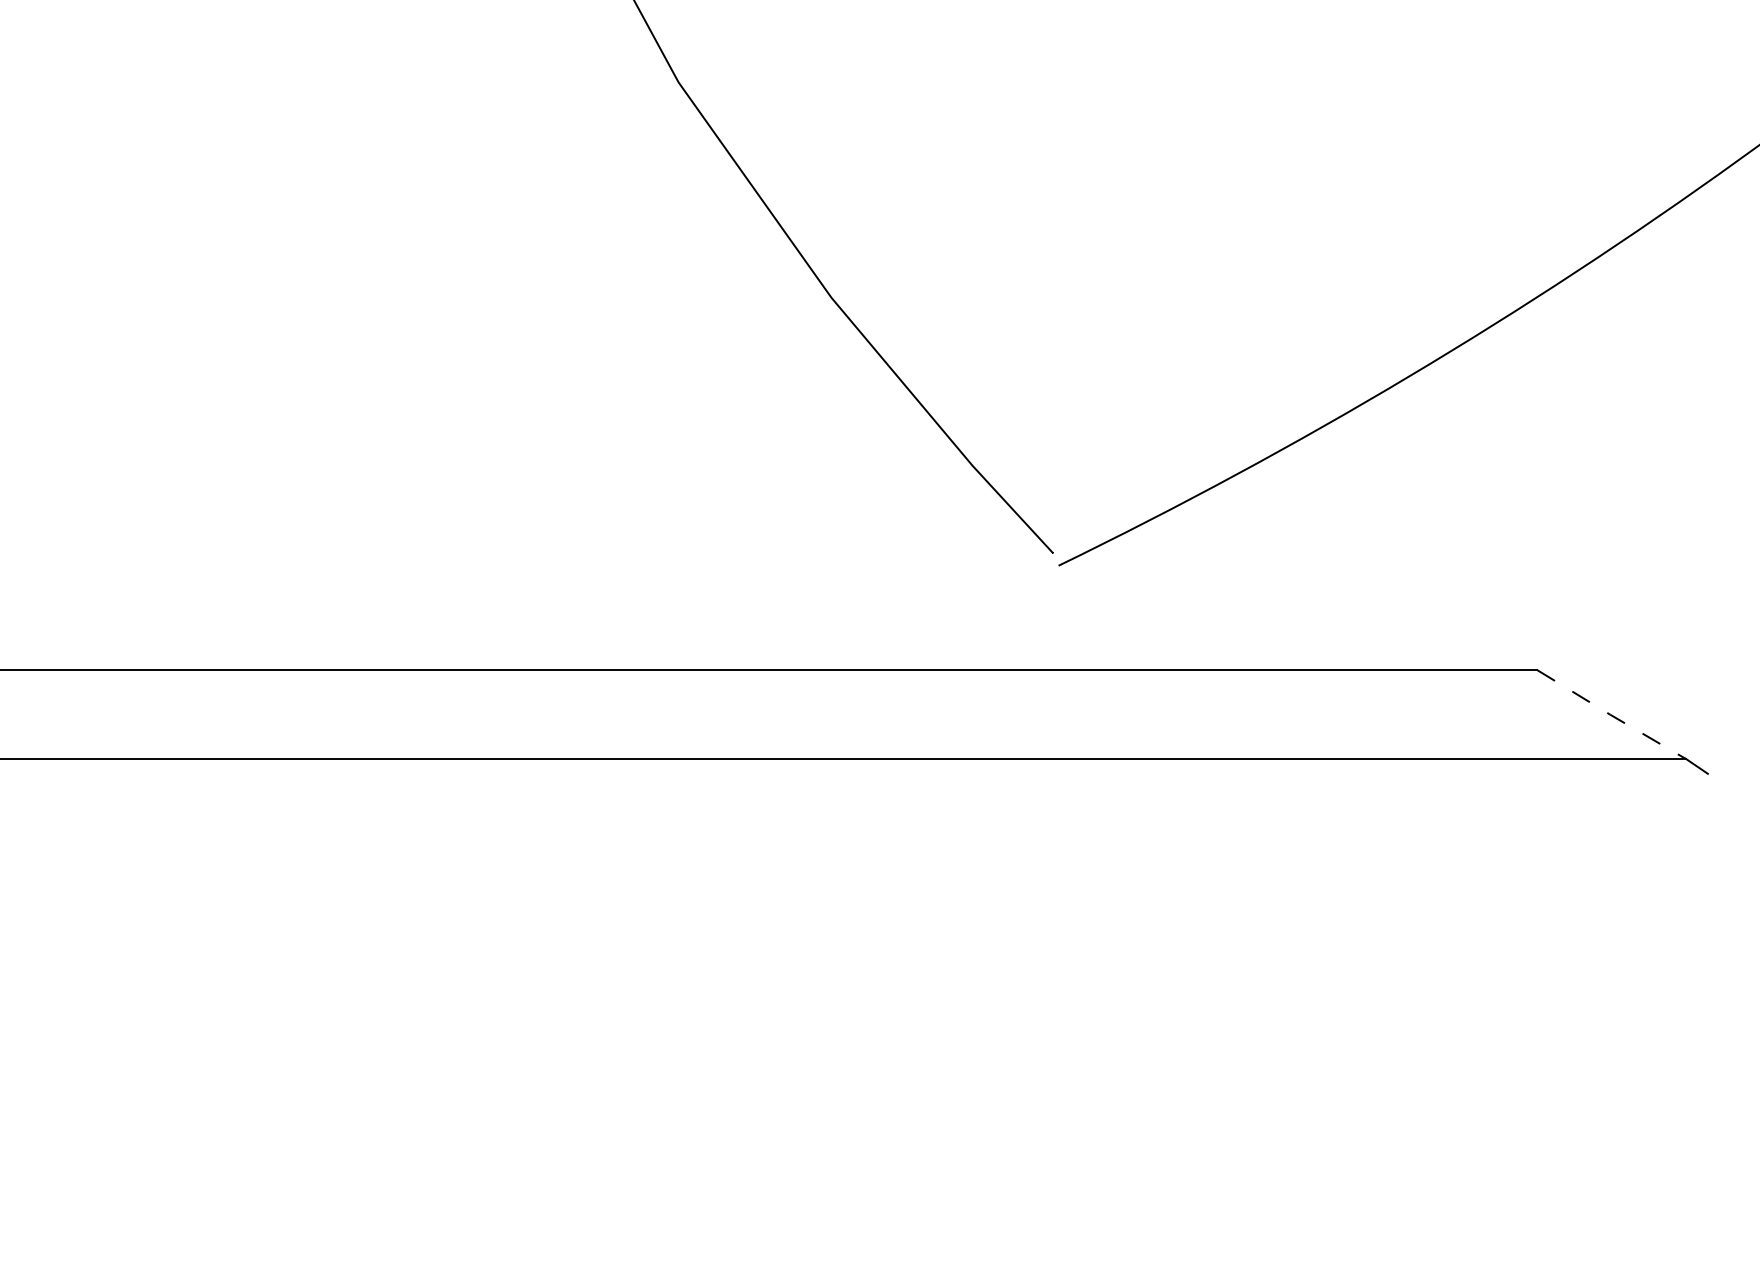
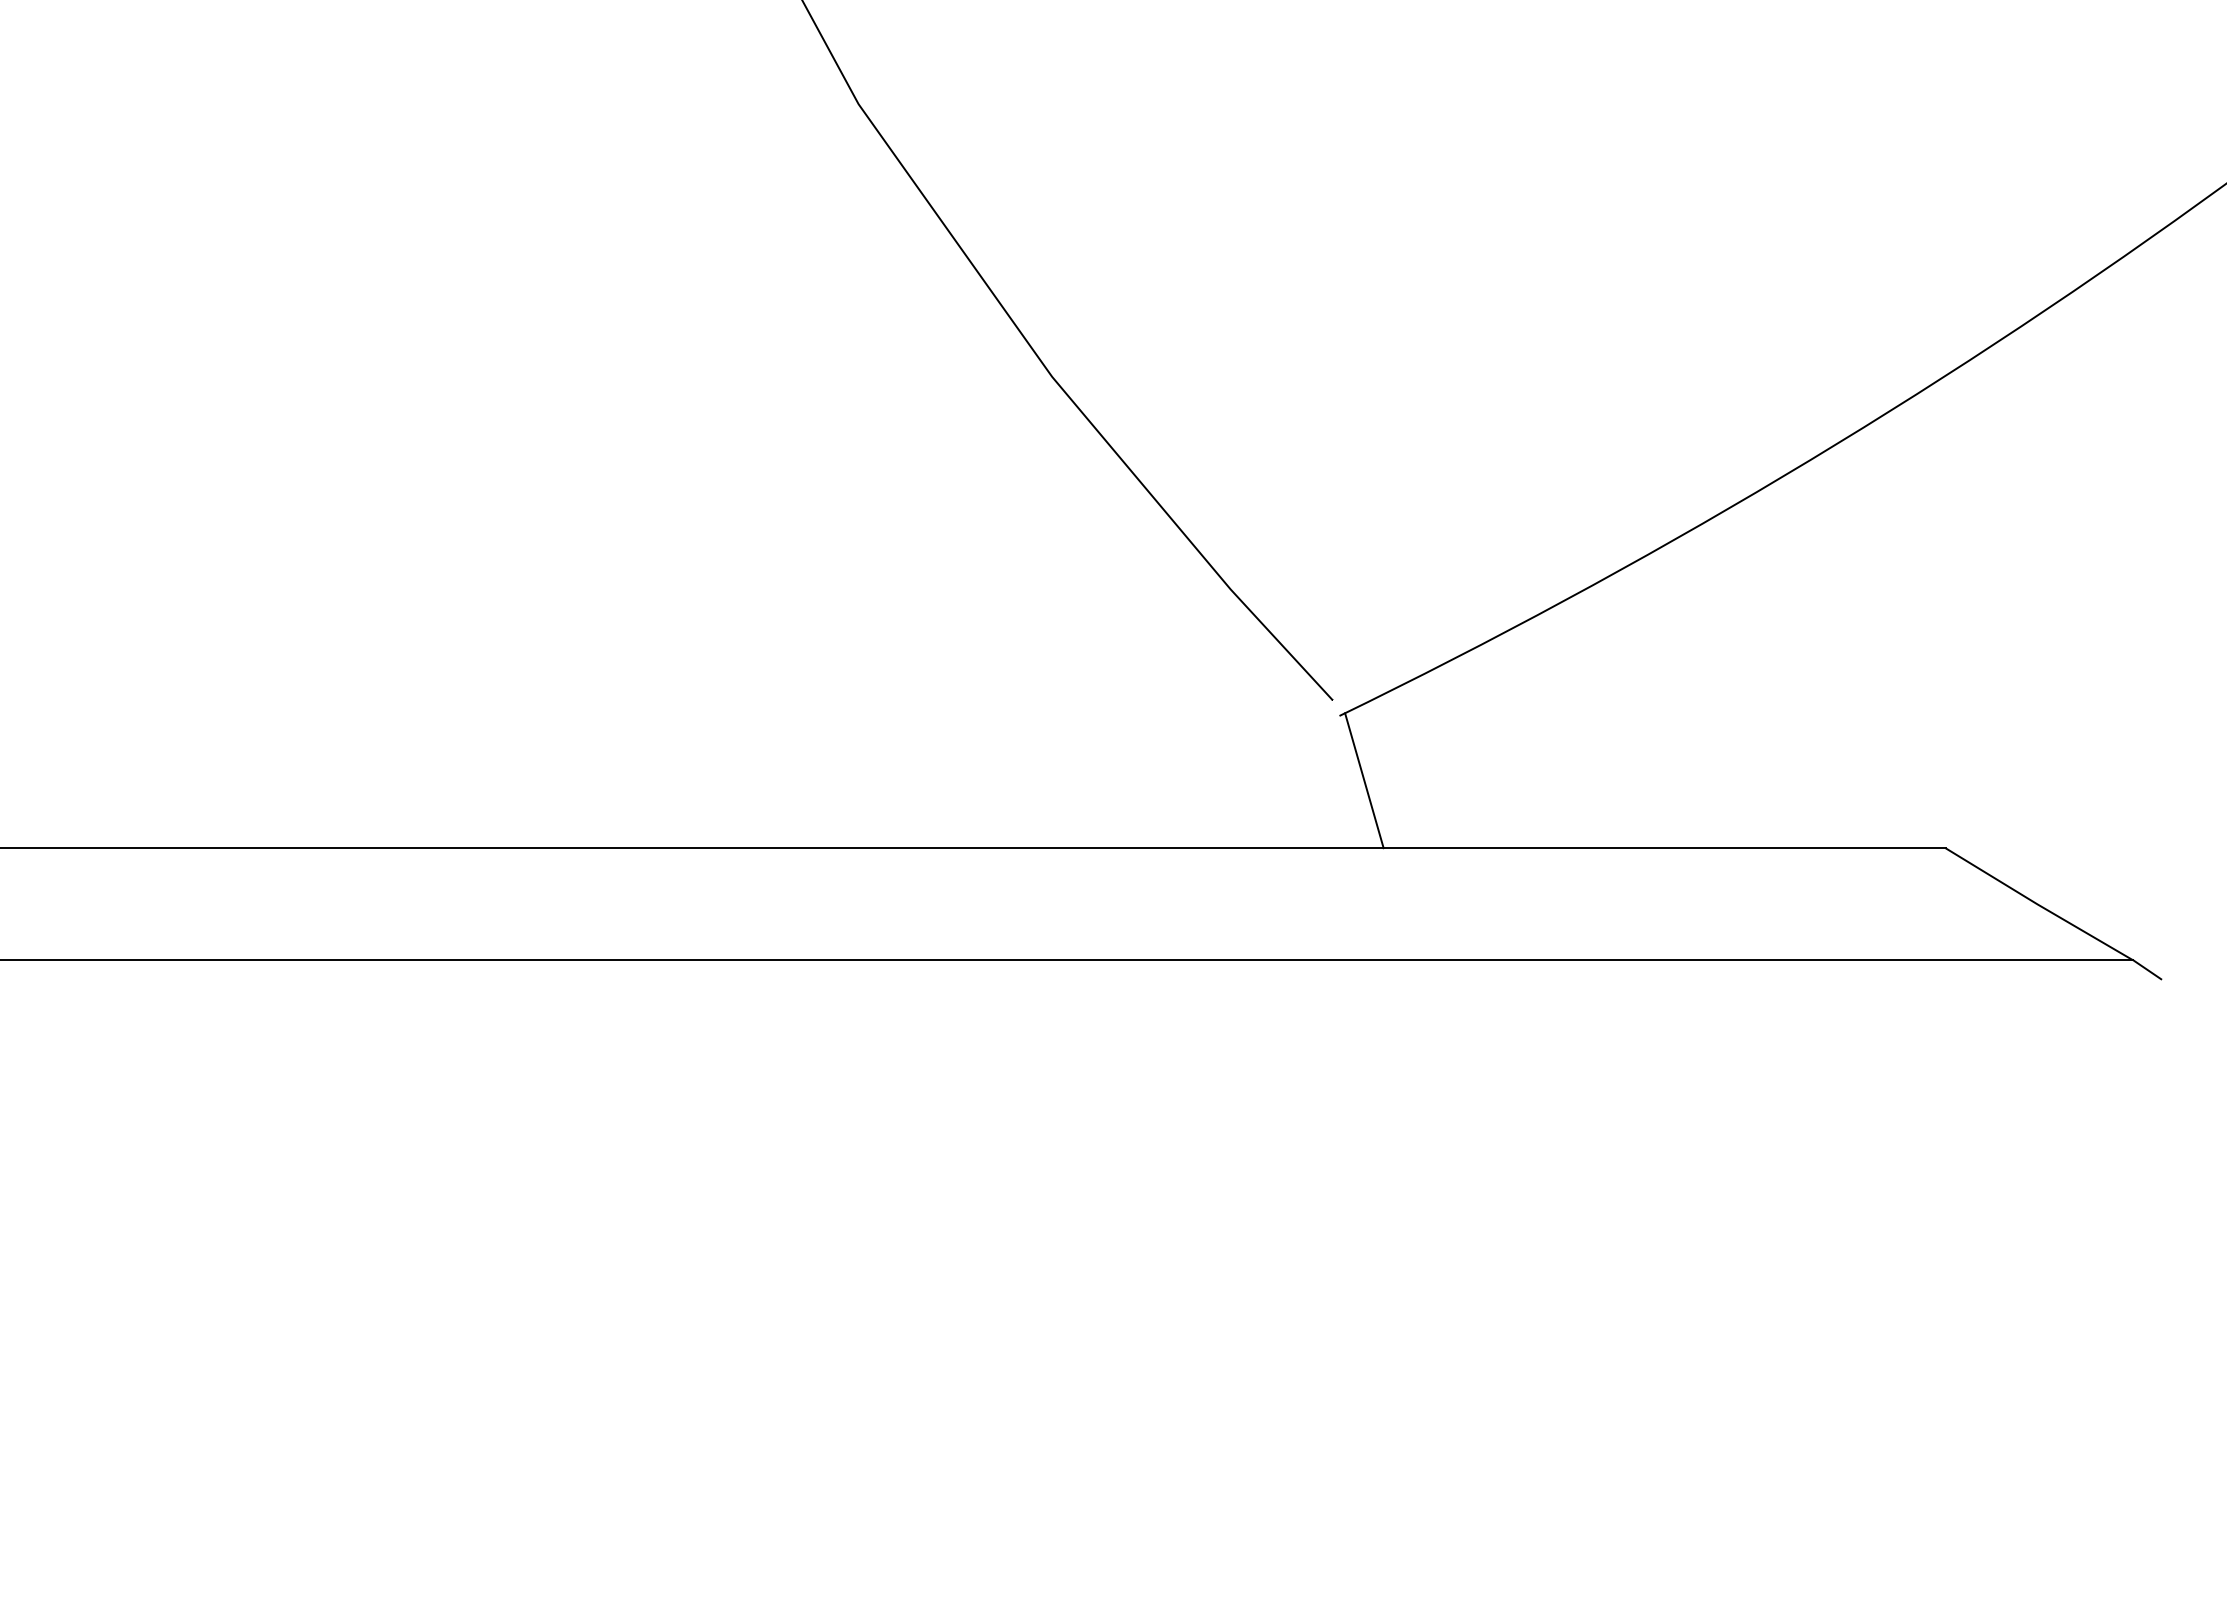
line: (1078, 616) -> (1364, 780), added
line: (1610, 714) -> (2038, 904), dashed -> solid

